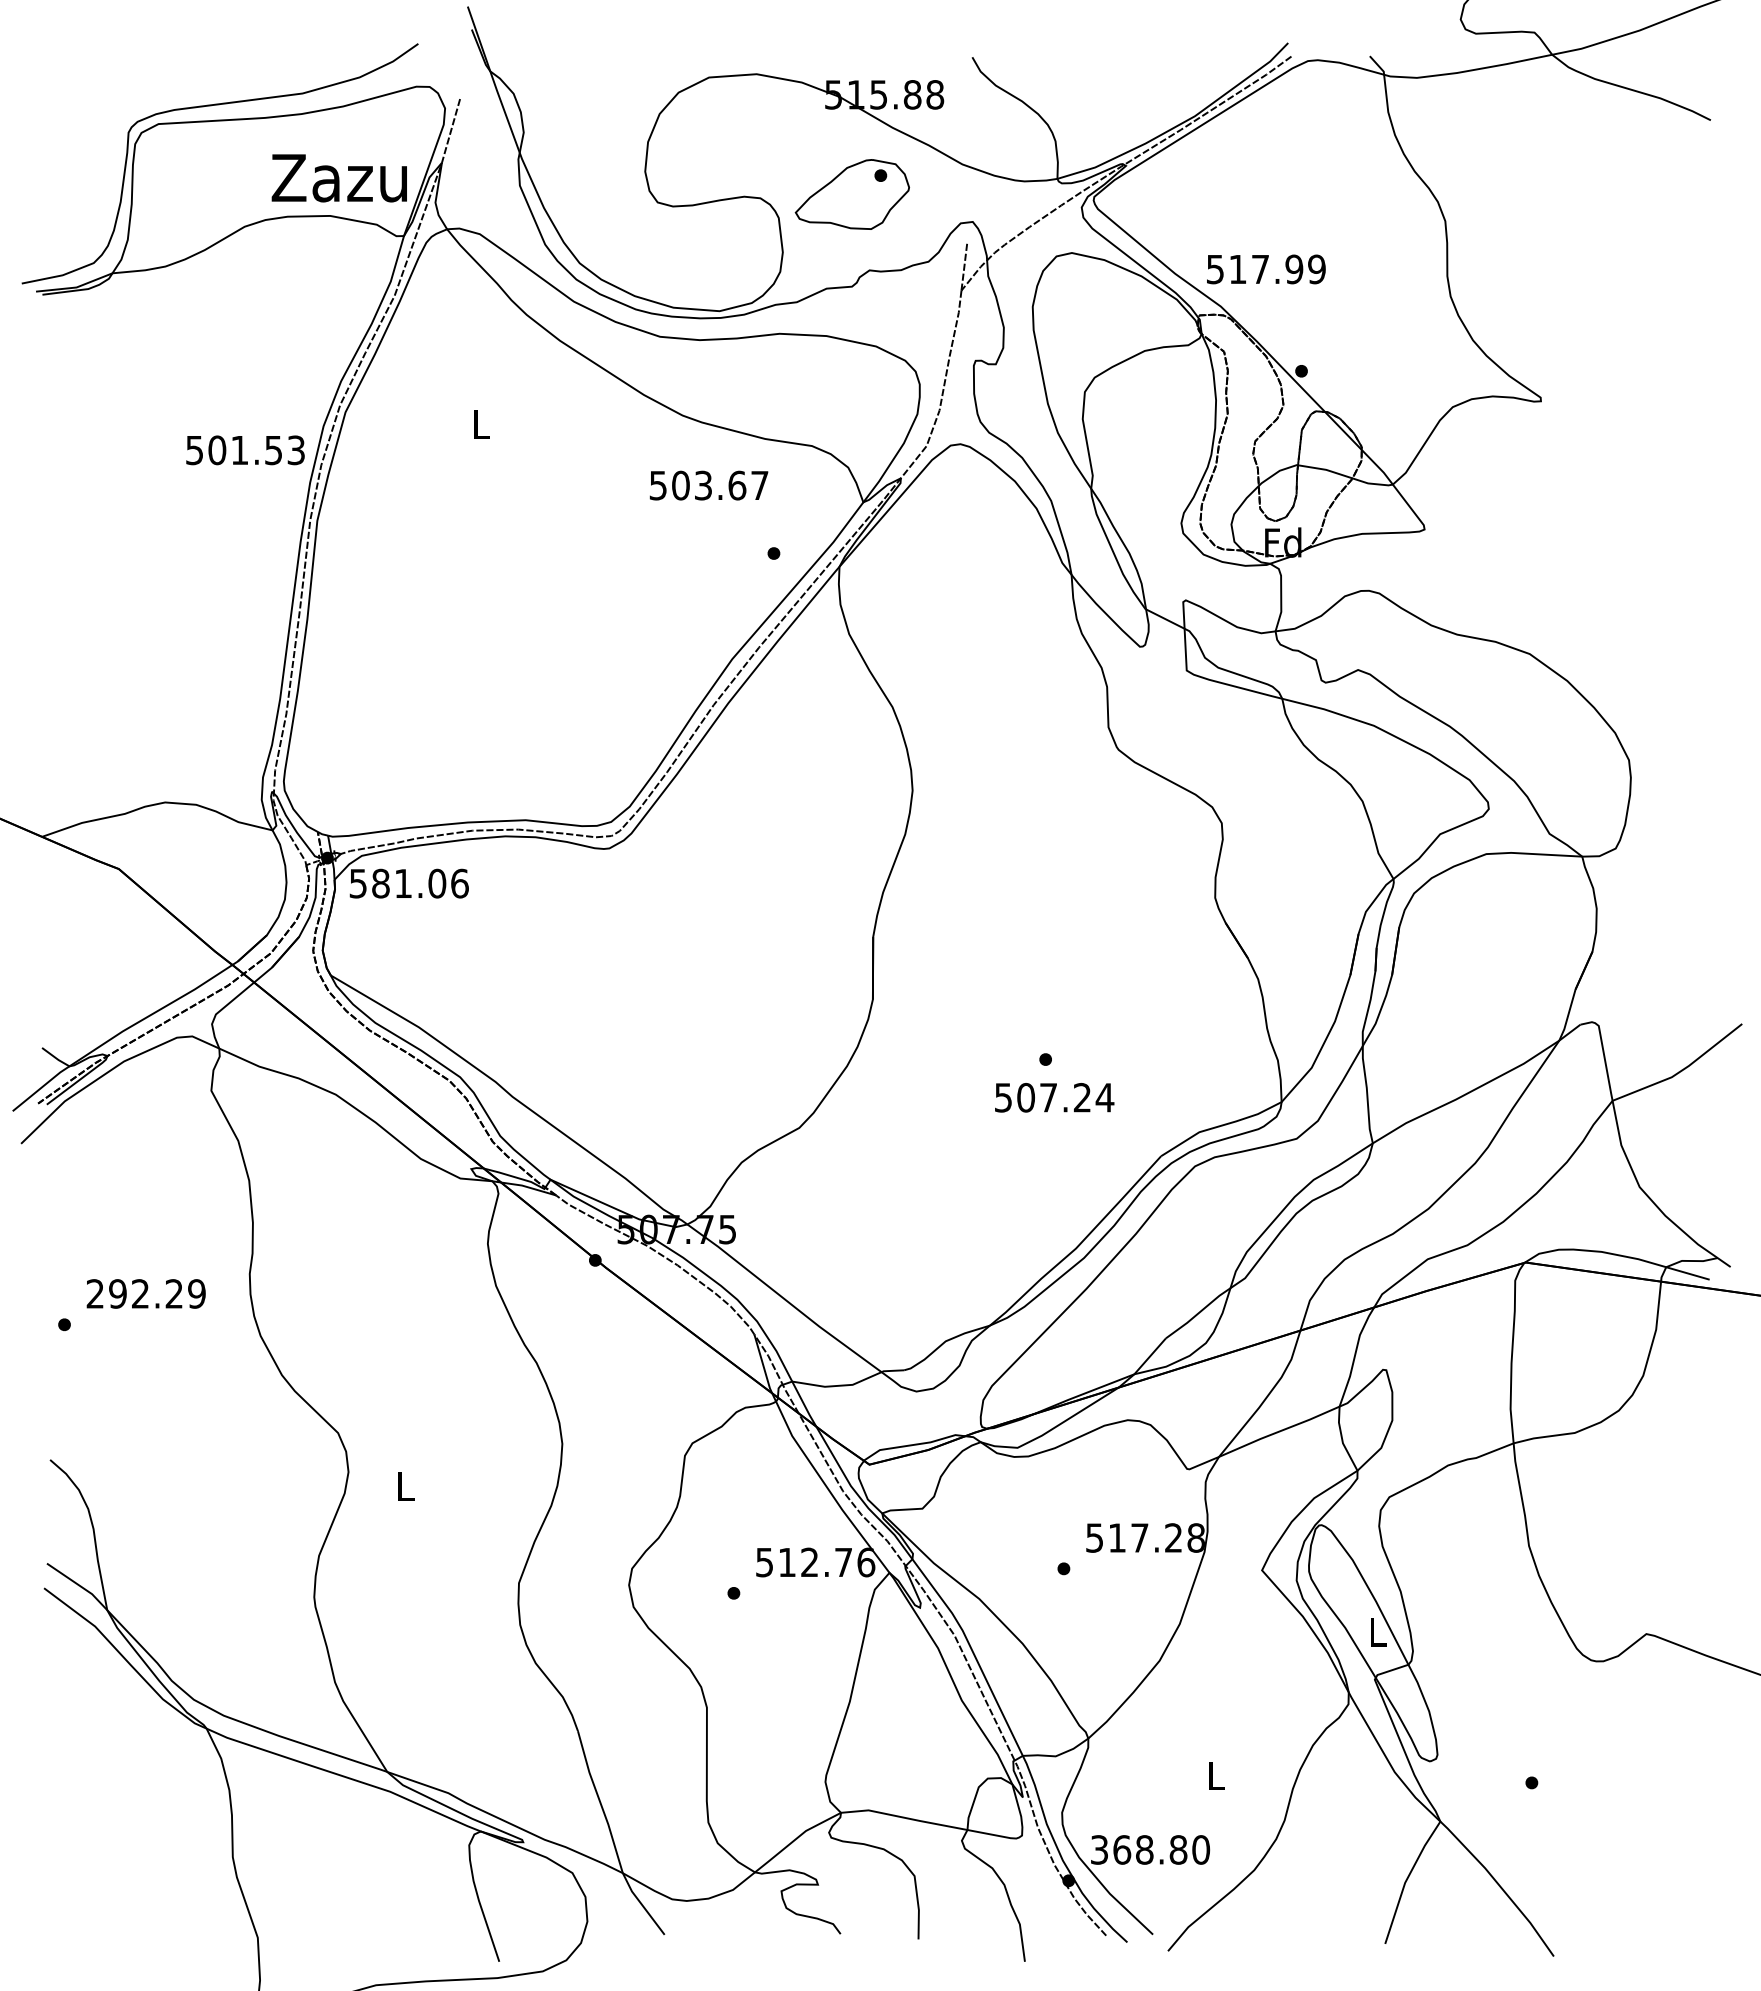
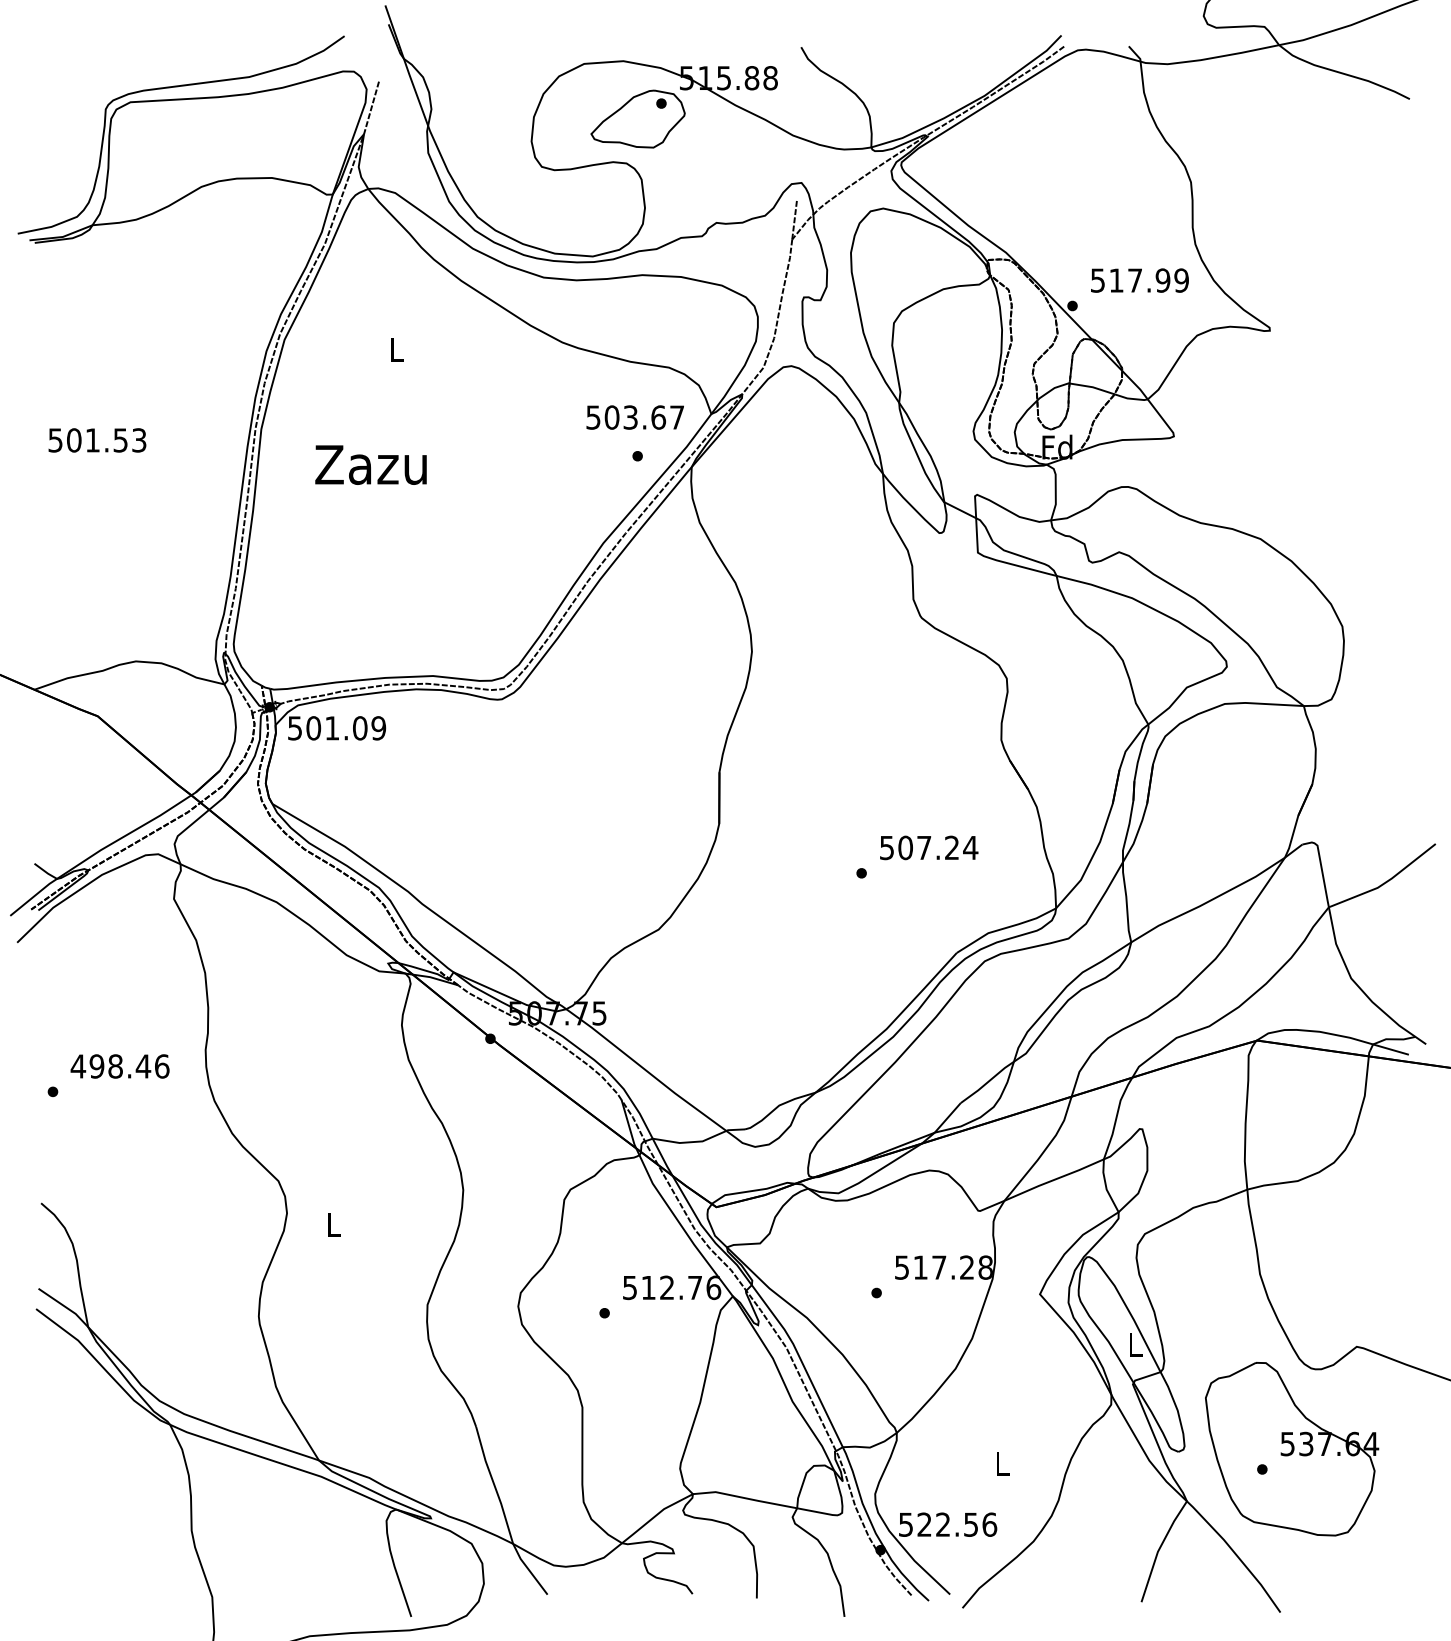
text: (338, 178) -> (370, 465), moved
part: (851, 194) -> (637, 119), moved
text: (1266, 269) -> (1140, 280), moved
text: (245, 450) -> (97, 440), moved
text: (708, 485) -> (634, 417), moved
text: (420, 883) -> (346, 728), 581.06 -> 501.09
text: (1054, 1097) -> (929, 847), moved
text: (145, 1293) -> (119, 1066), 292.29 -> 498.46
part: (1567, 1757) -> (1291, 1448), added
text: (1150, 1849) -> (948, 1524), 368.80 -> 522.56

